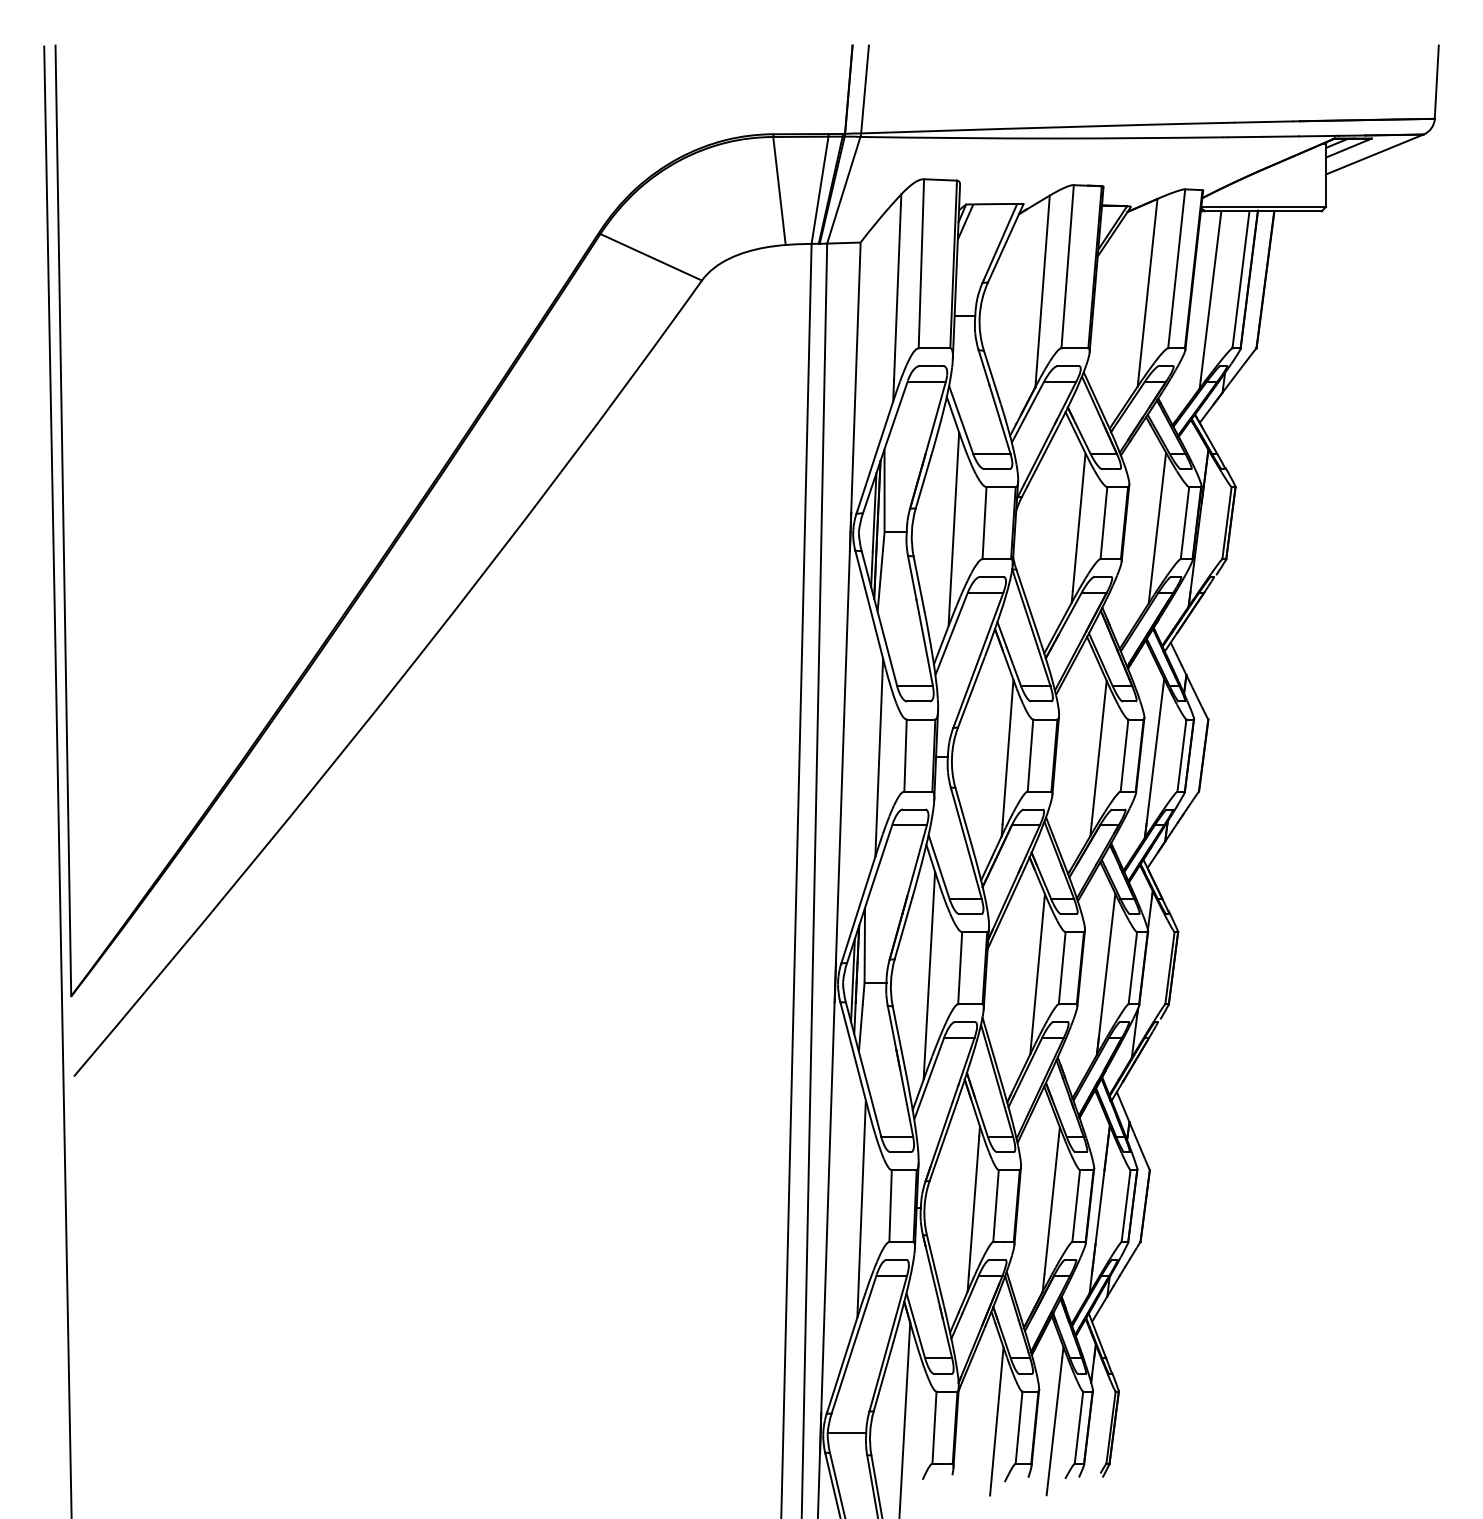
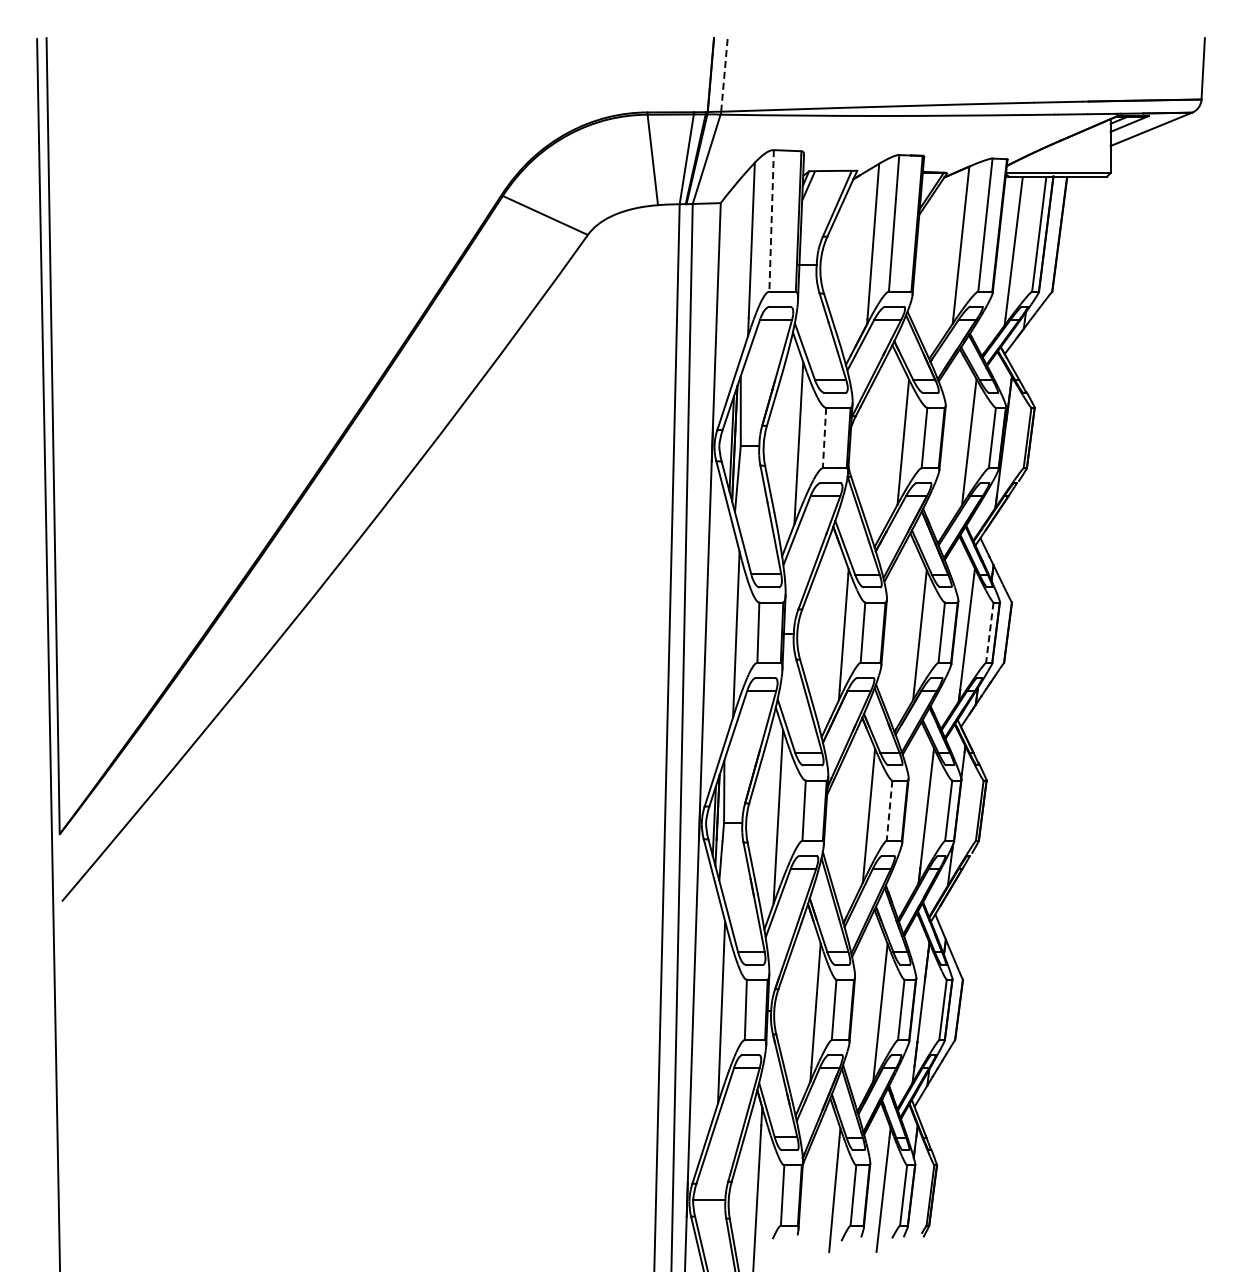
line: (865, 88) -> (724, 74), solid -> dashed
line: (921, 263) -> (771, 220), solid -> dashed
line: (984, 523) -> (824, 438), solid -> dashed
line: (1181, 756) -> (989, 633), solid -> dashed
line: (1062, 969) -> (889, 811), solid -> dashed

